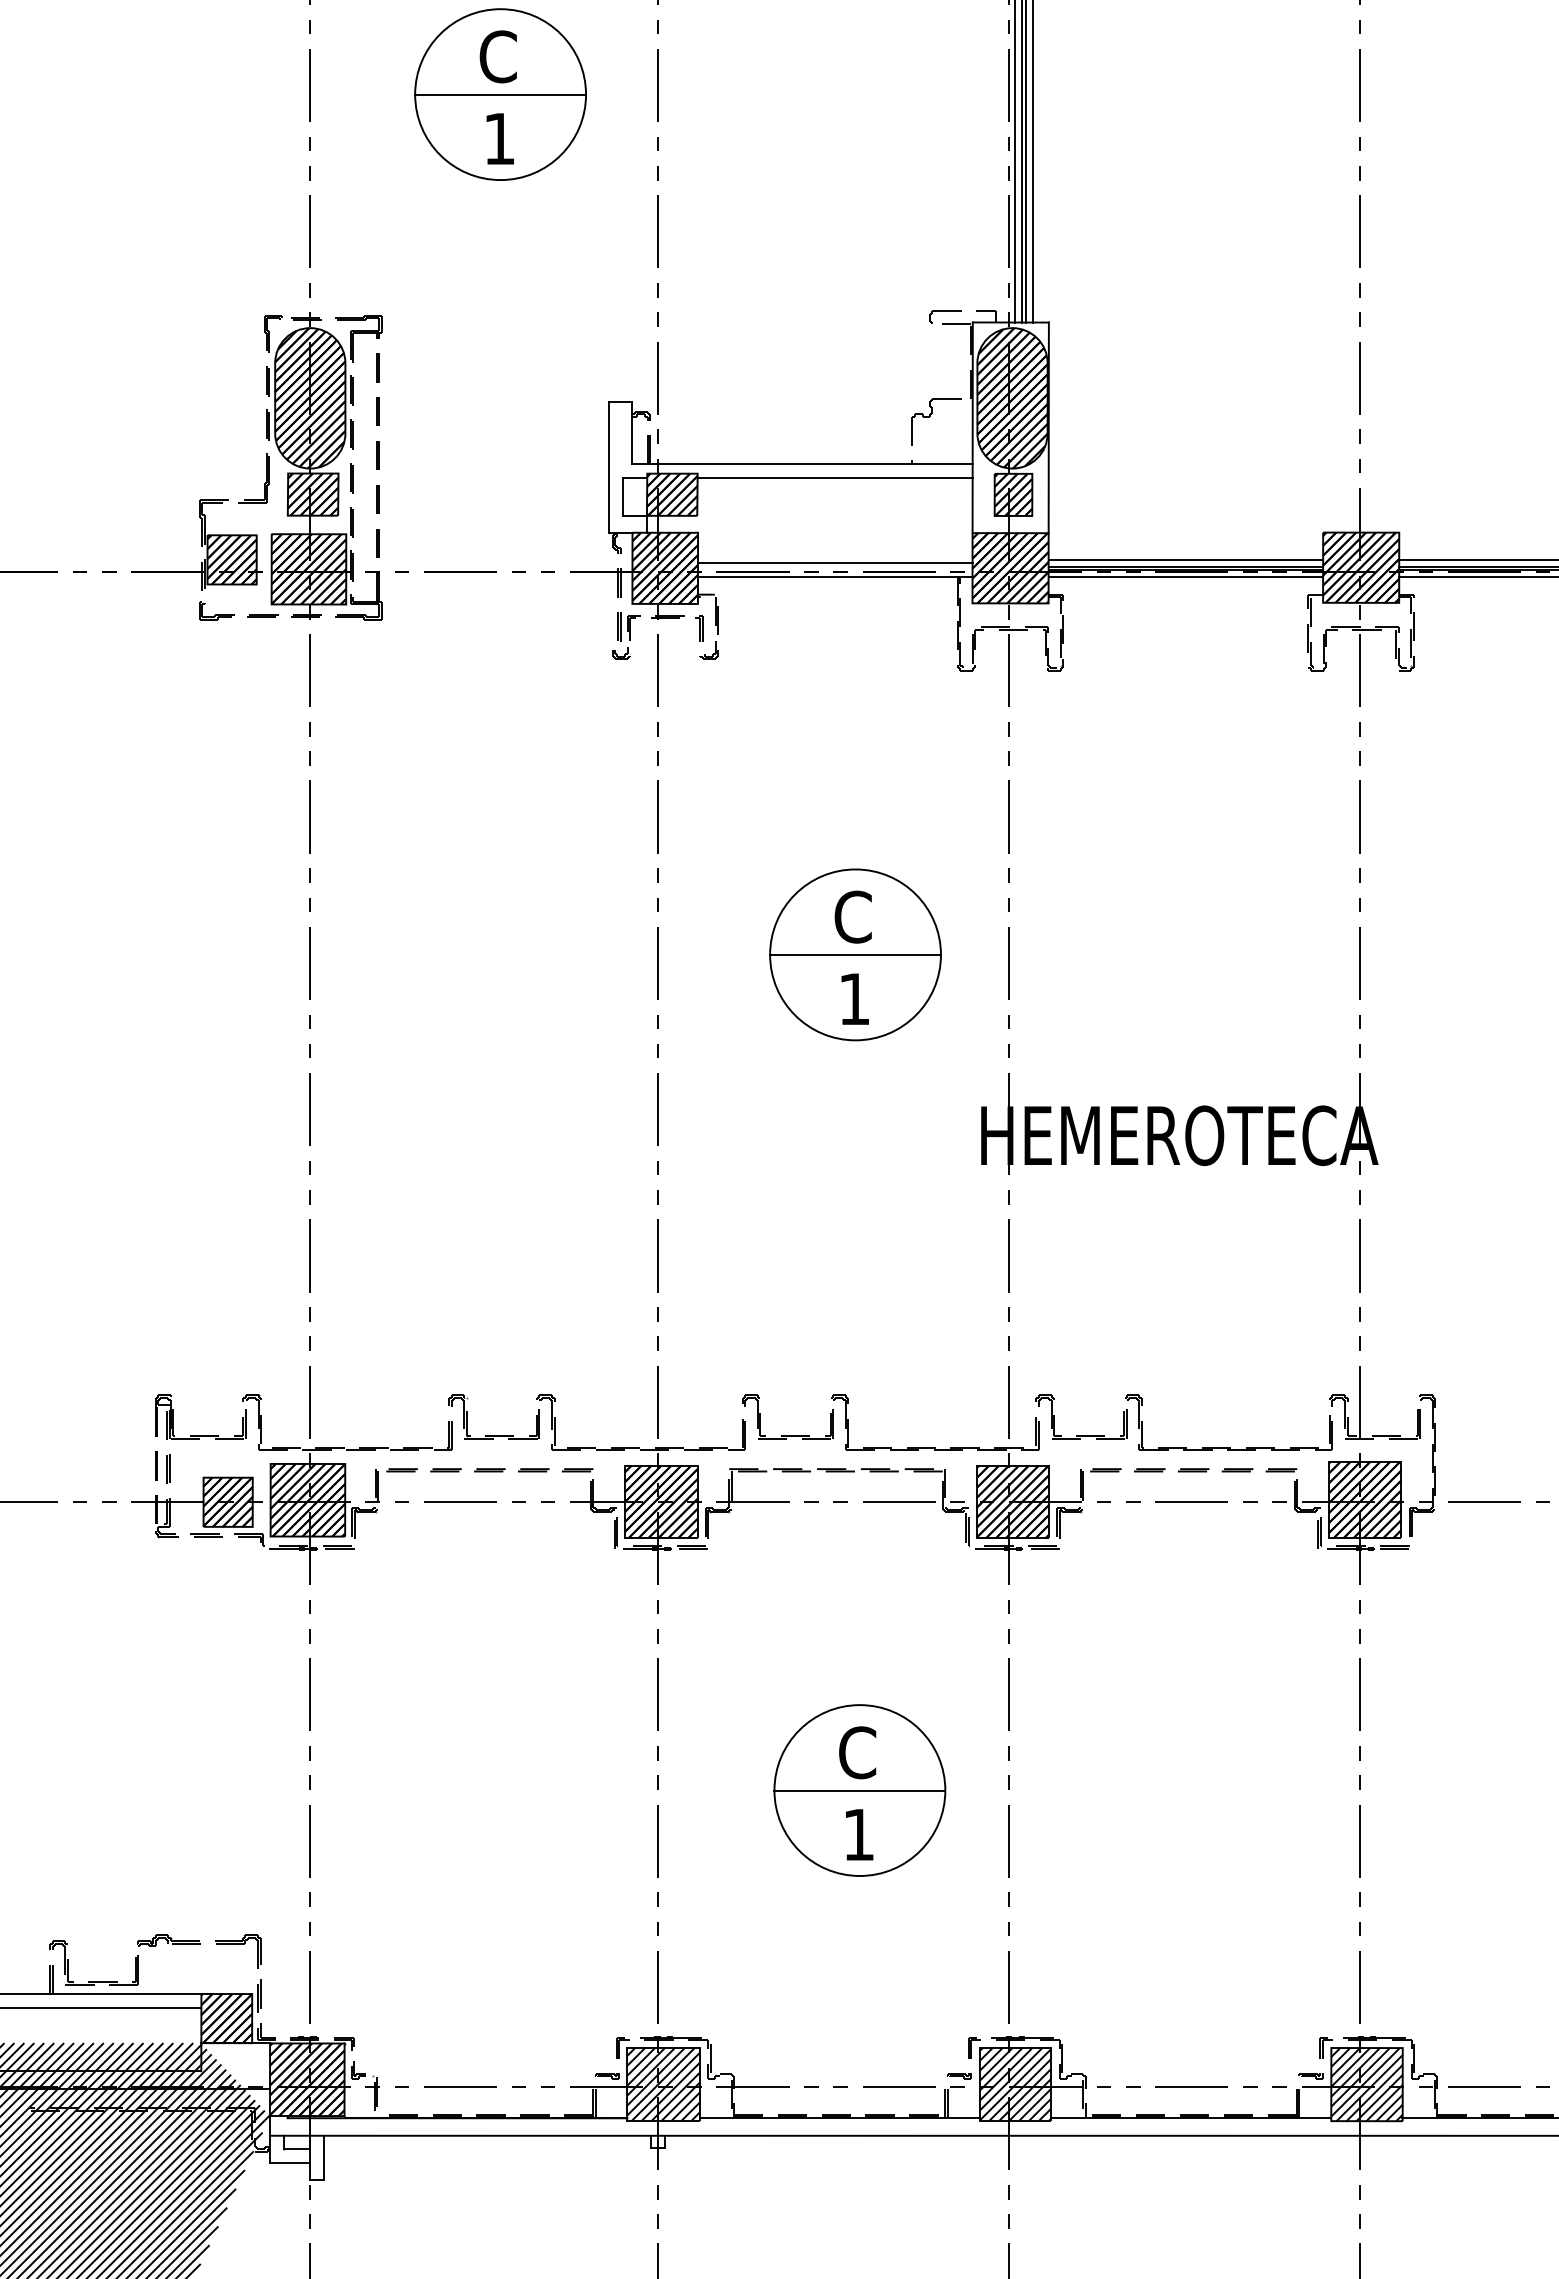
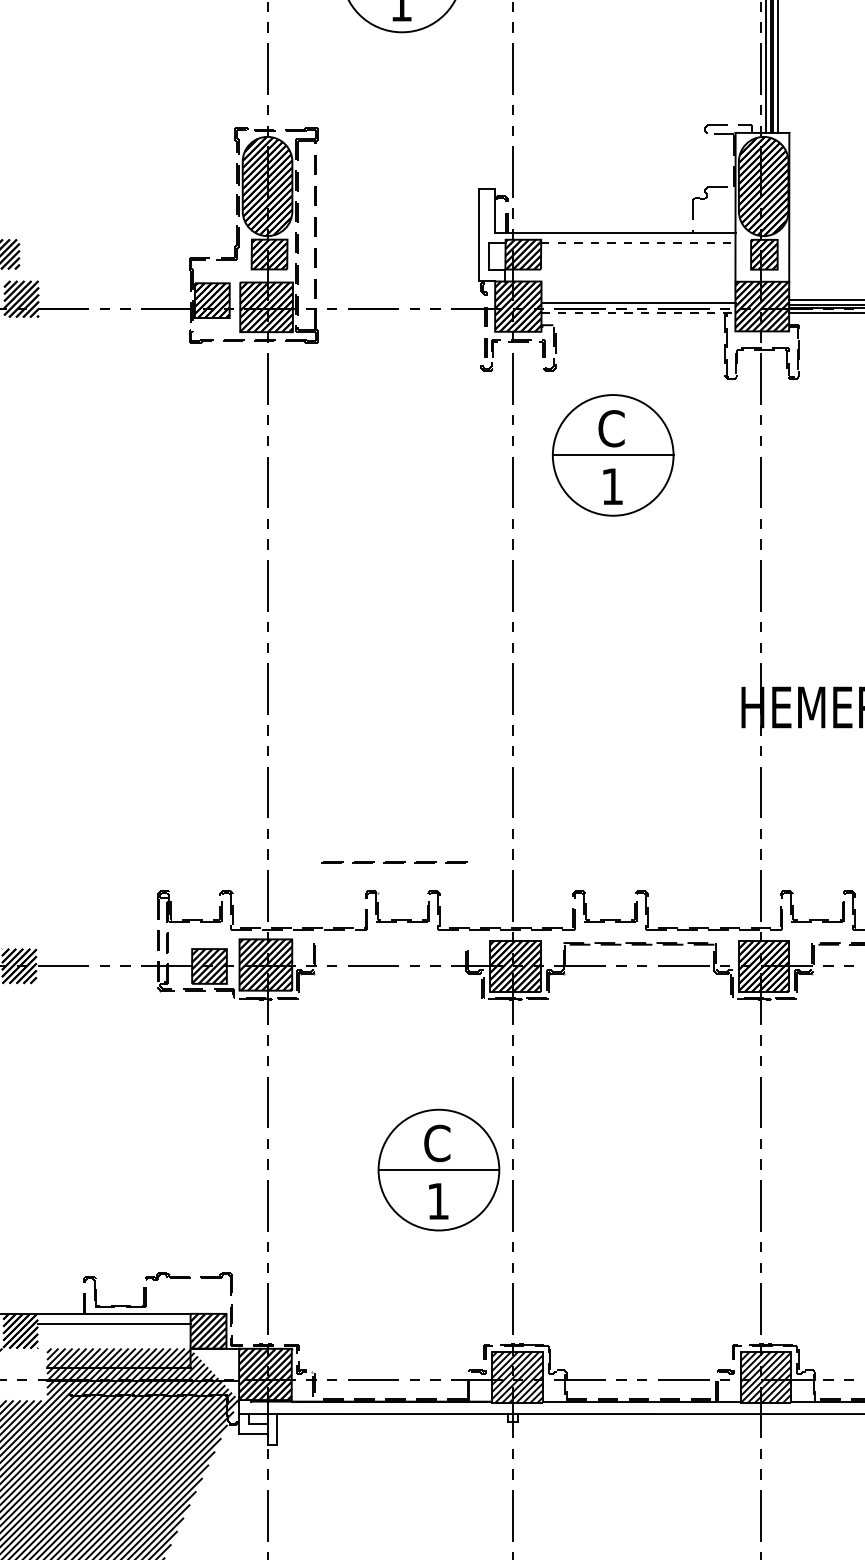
line: (835, 478) -> (638, 243), solid -> dashed
line: (835, 577) -> (638, 313), solid -> dashed
part: (855, 954) -> (613, 455), moved
line: (489, 1470) -> (394, 862), moved
part: (859, 1790) -> (438, 1170), moved

